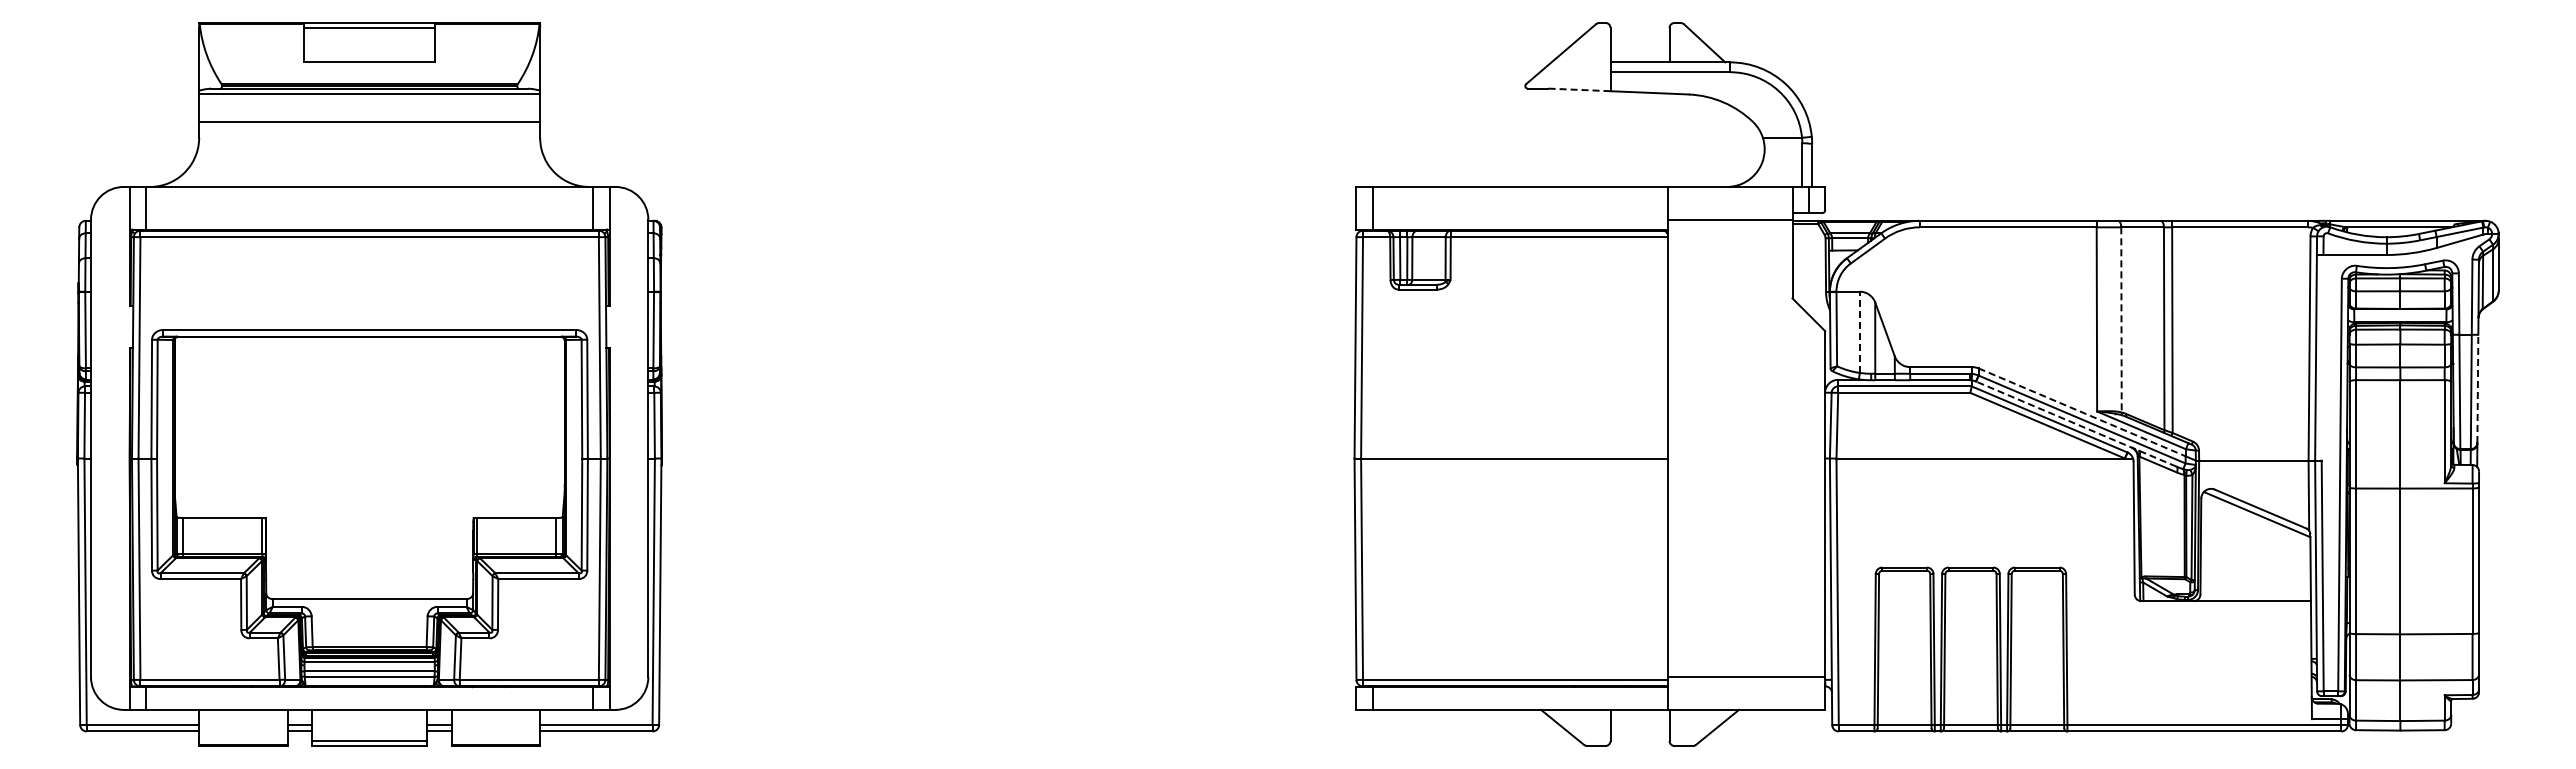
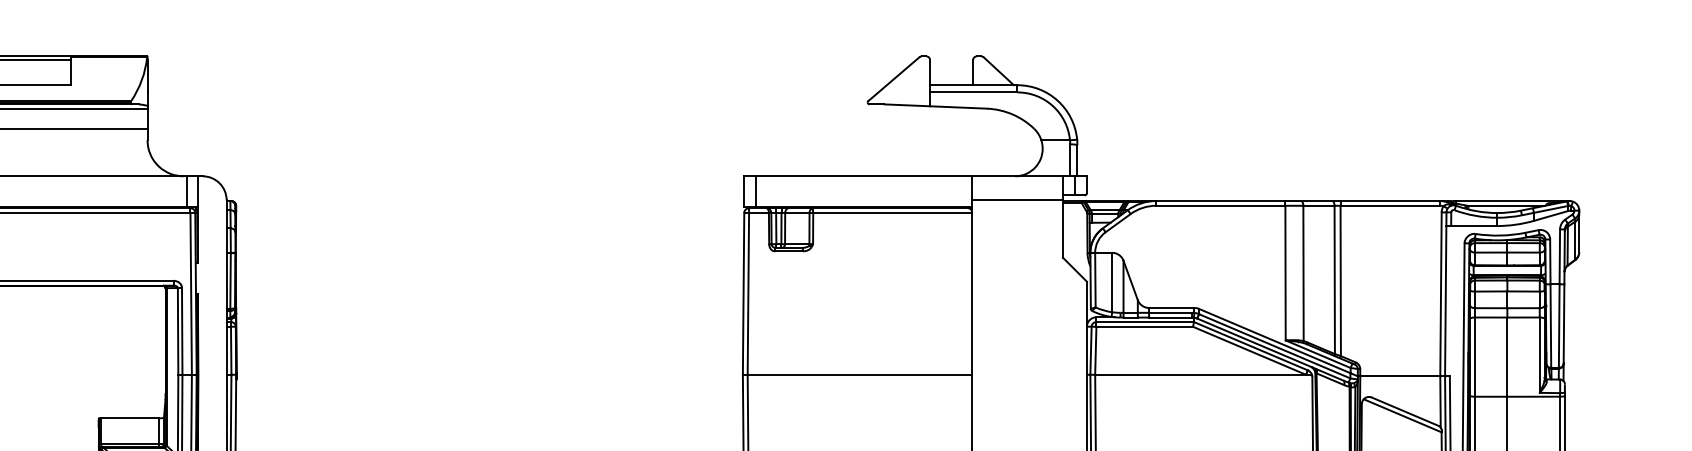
line: (1578, 89) -> (906, 105), dashed -> solid
line: (2121, 319) -> (1303, 273), dashed -> solid
line: (1859, 332) -> (1112, 282), dashed -> solid
line: (2477, 388) -> (1563, 323), dashed -> solid
line: (2082, 412) -> (1275, 341), dashed -> solid
line: (2076, 424) -> (1270, 349), dashed -> solid

